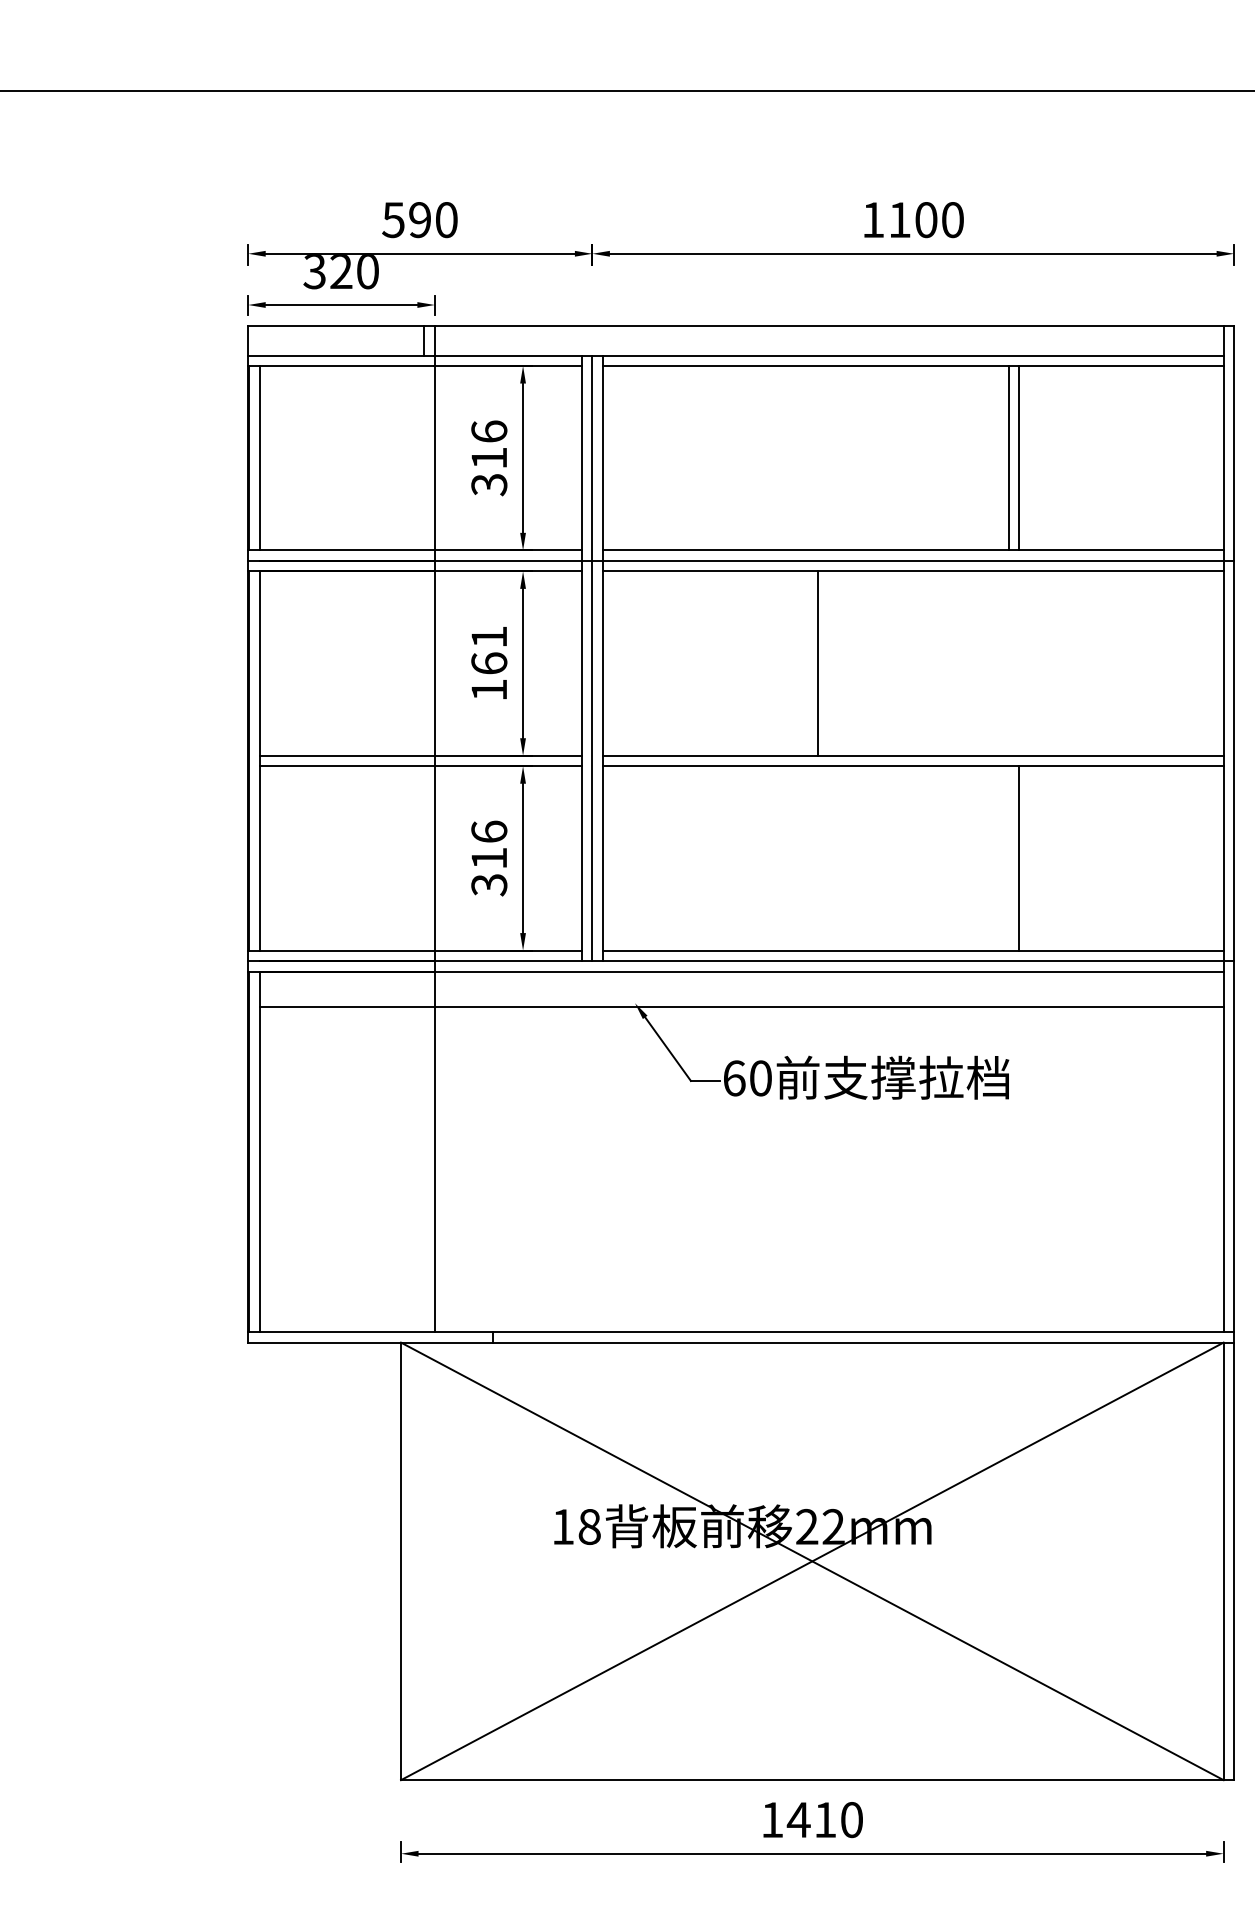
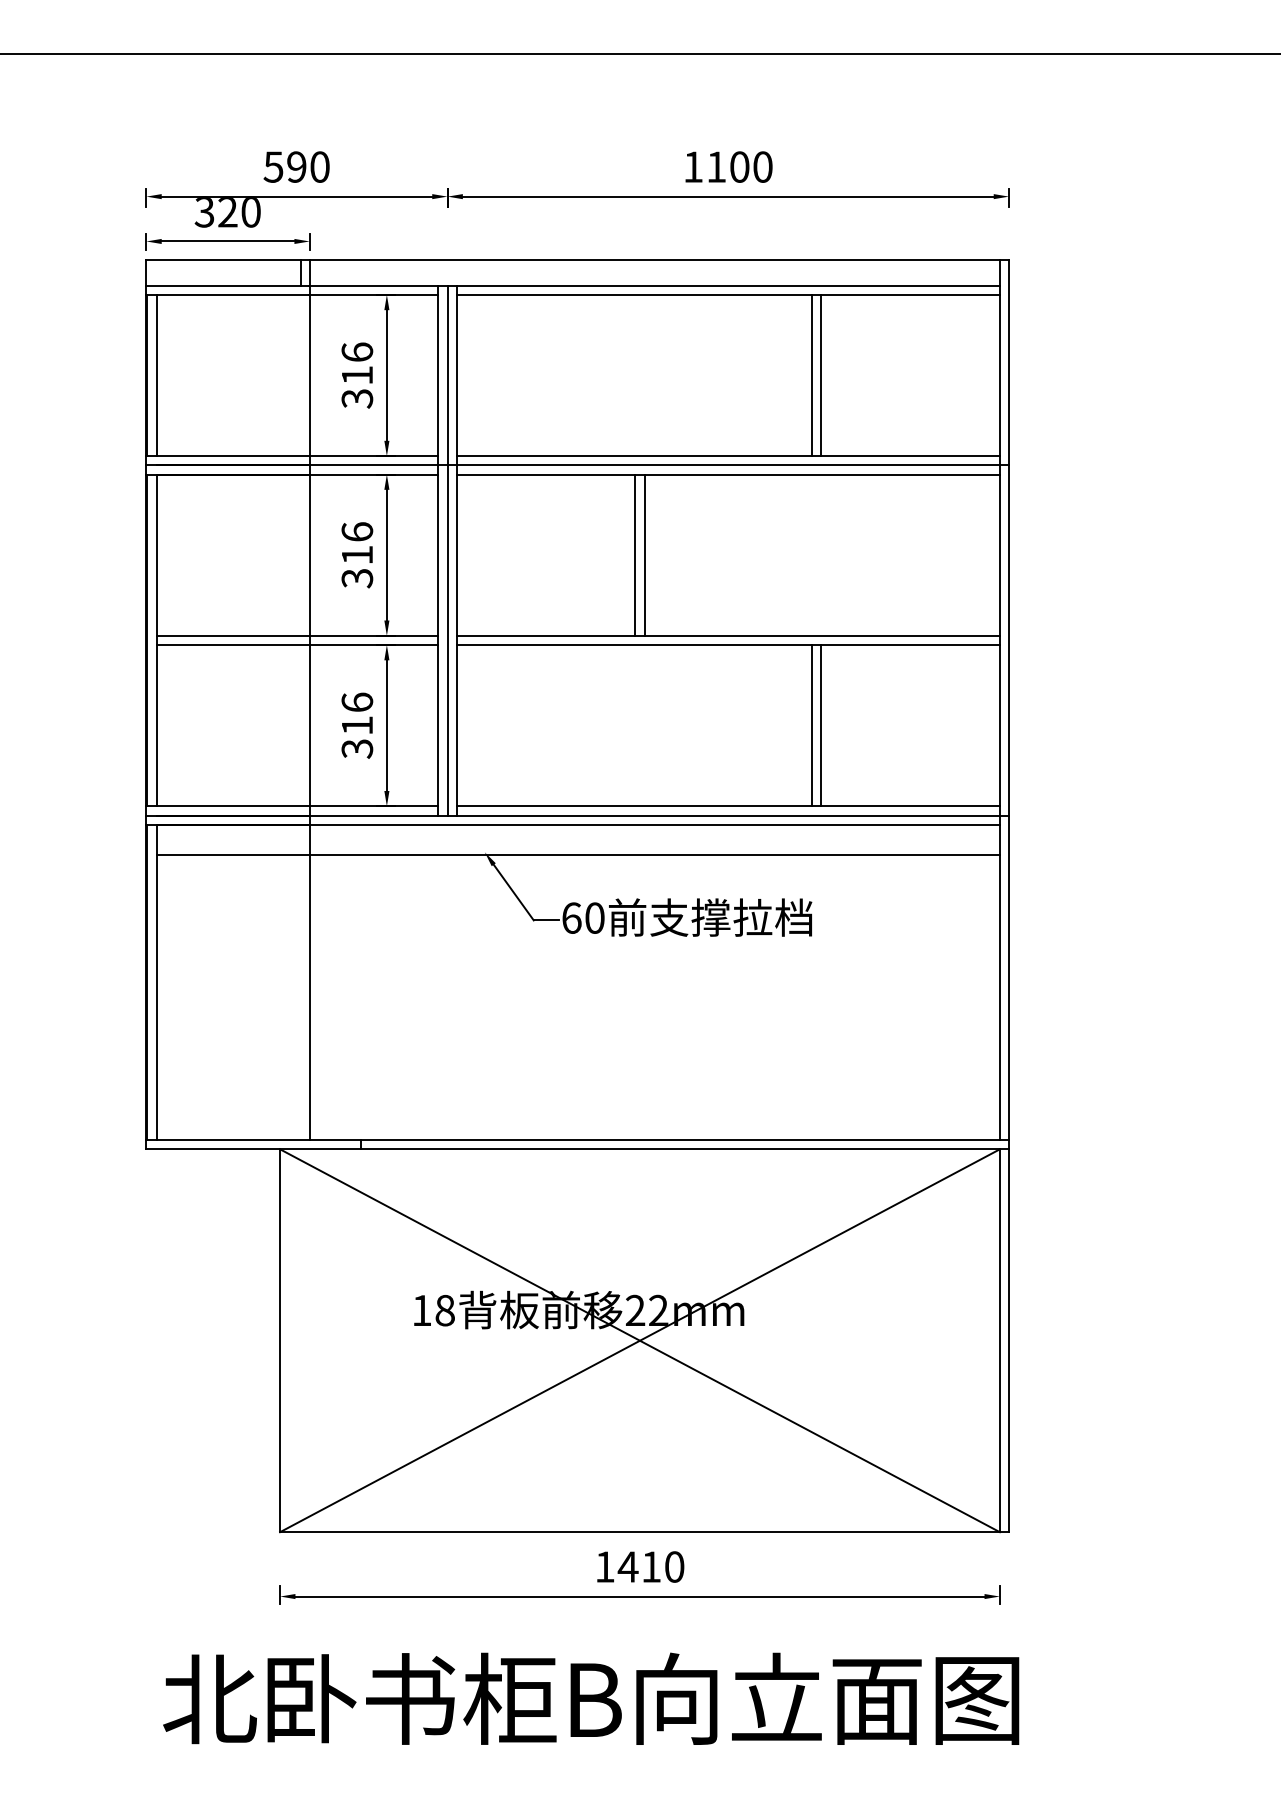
line: (807, 662) -> (635, 554), added
text: (489, 663) -> (357, 555), 161 -> 316
line: (1009, 858) -> (812, 725), added

